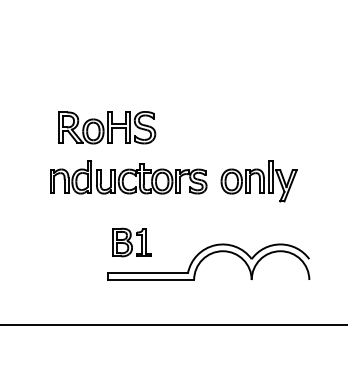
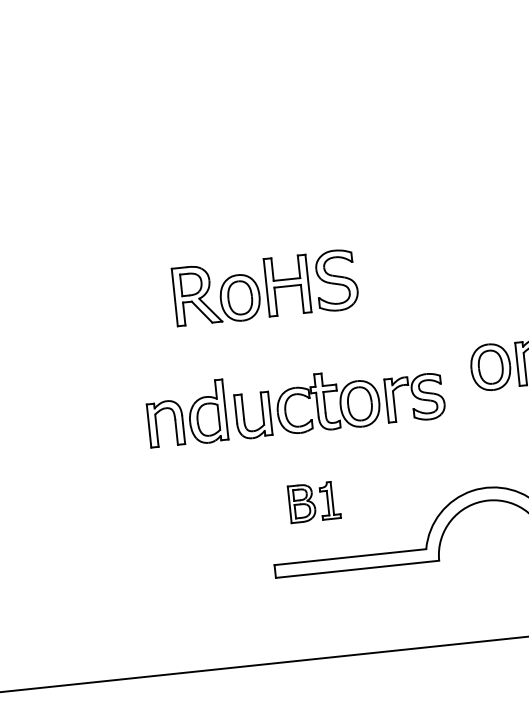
part: (107, 127) -> (266, 287), moved
part: (128, 177) -> (295, 402), moved
part: (131, 242) -> (313, 502), size x0.7

